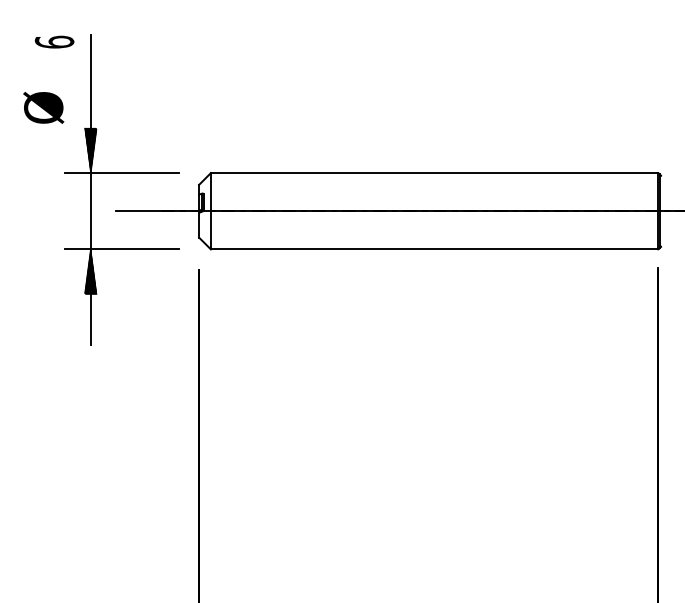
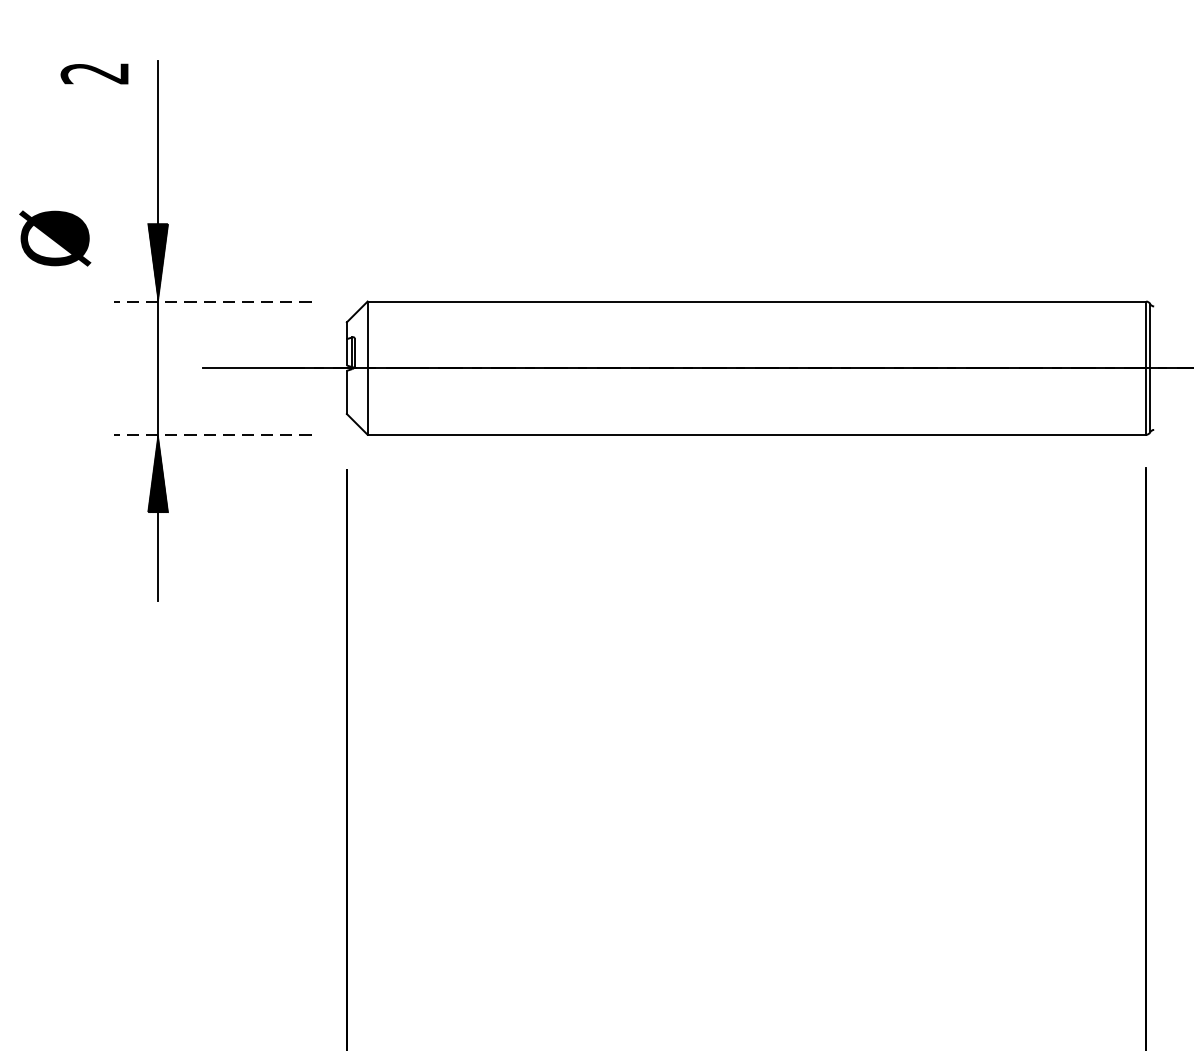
text: (54, 41) -> (94, 72), 6 -> 2
text: (43, 107) -> (54, 237), moved
line: (122, 173) -> (213, 302), solid -> dashed
line: (122, 249) -> (213, 434), solid -> dashed

